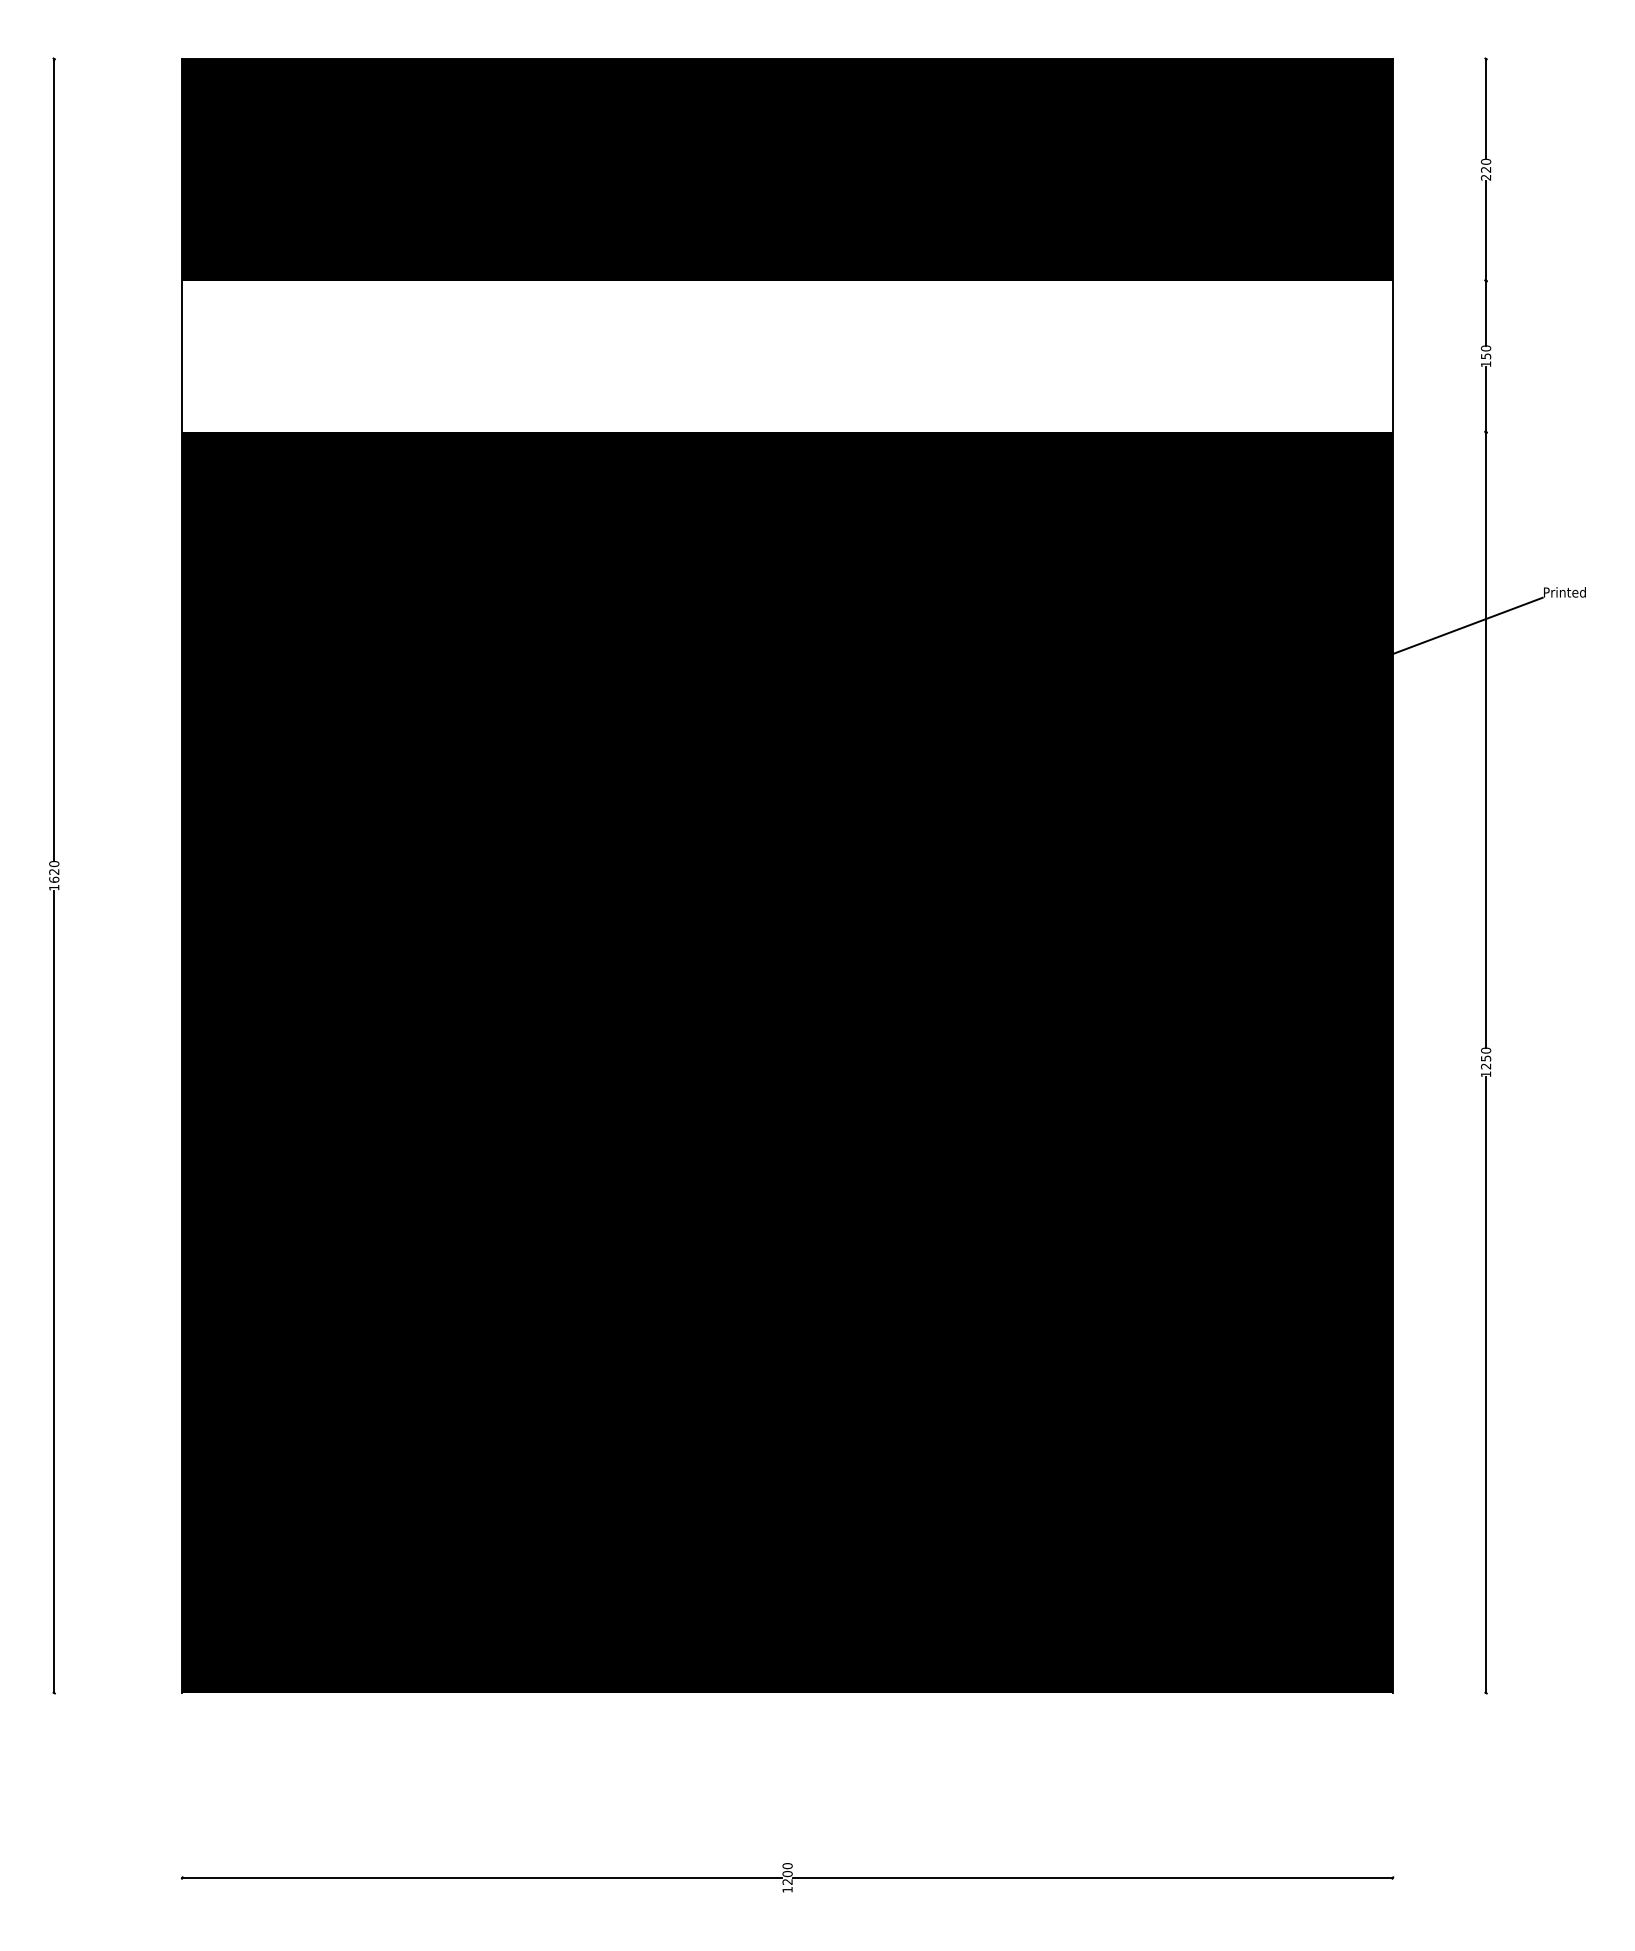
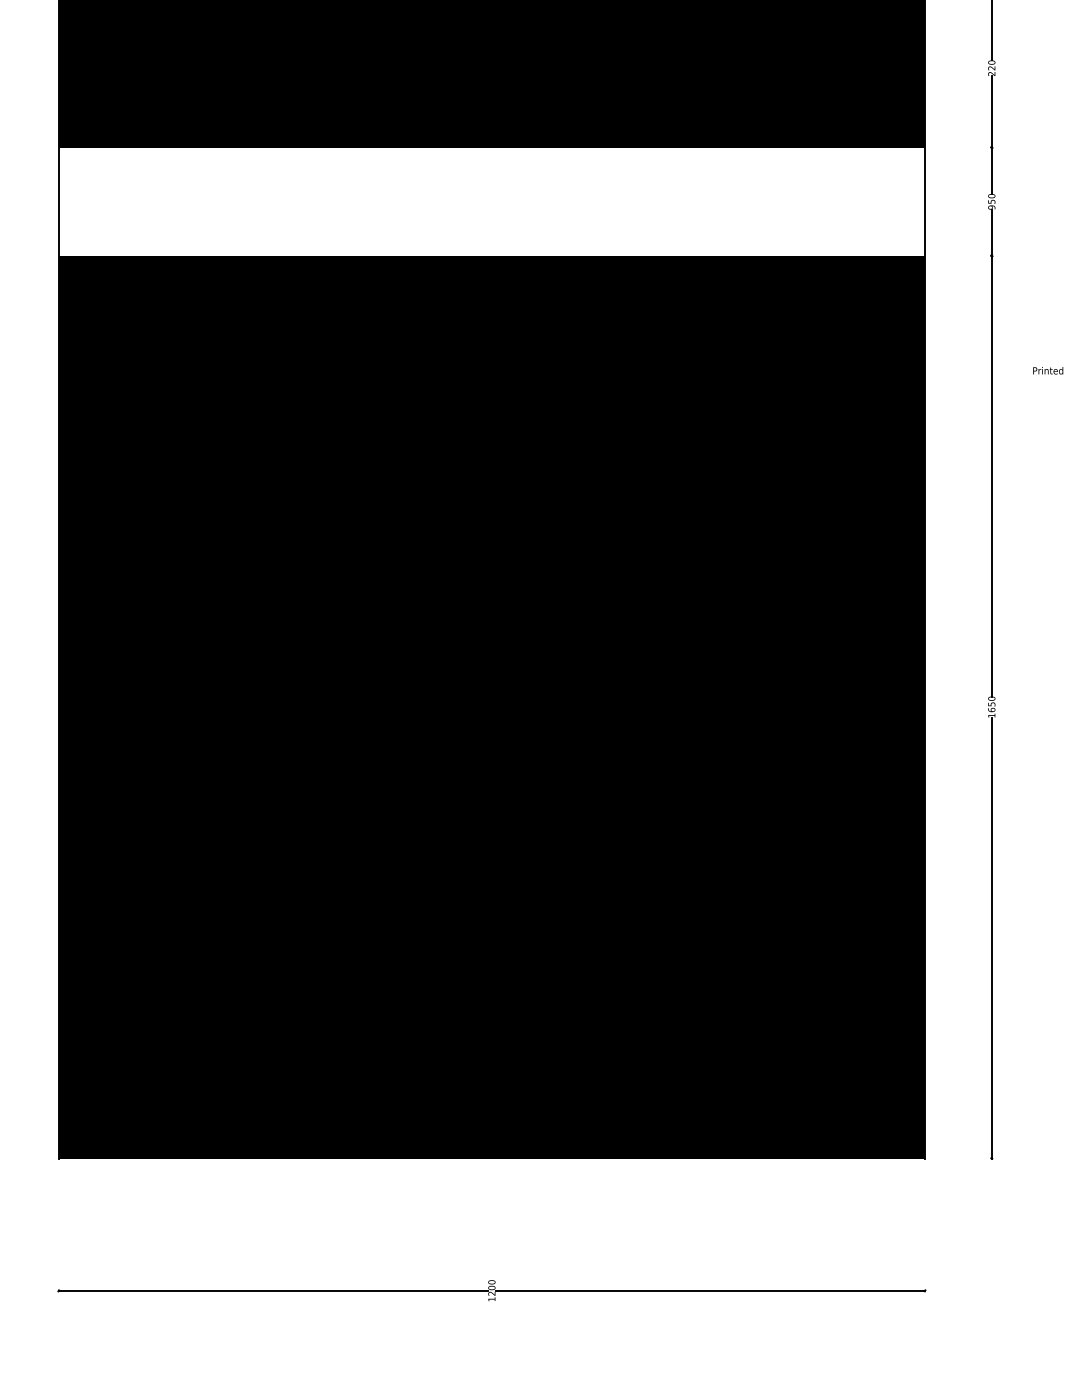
text: (1485, 364) -> (991, 207), 150 -> 950
line: (1467, 625) -> (978, 394), removed
text: (1485, 1066) -> (991, 710), 1250 -> 1650

